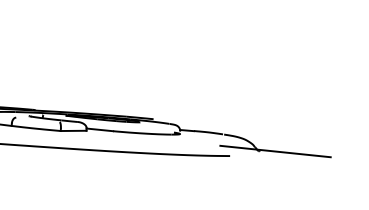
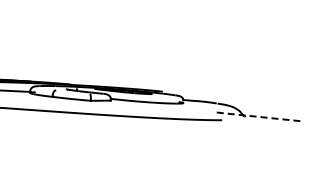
line: (275, 151) -> (257, 116), solid -> dashed

